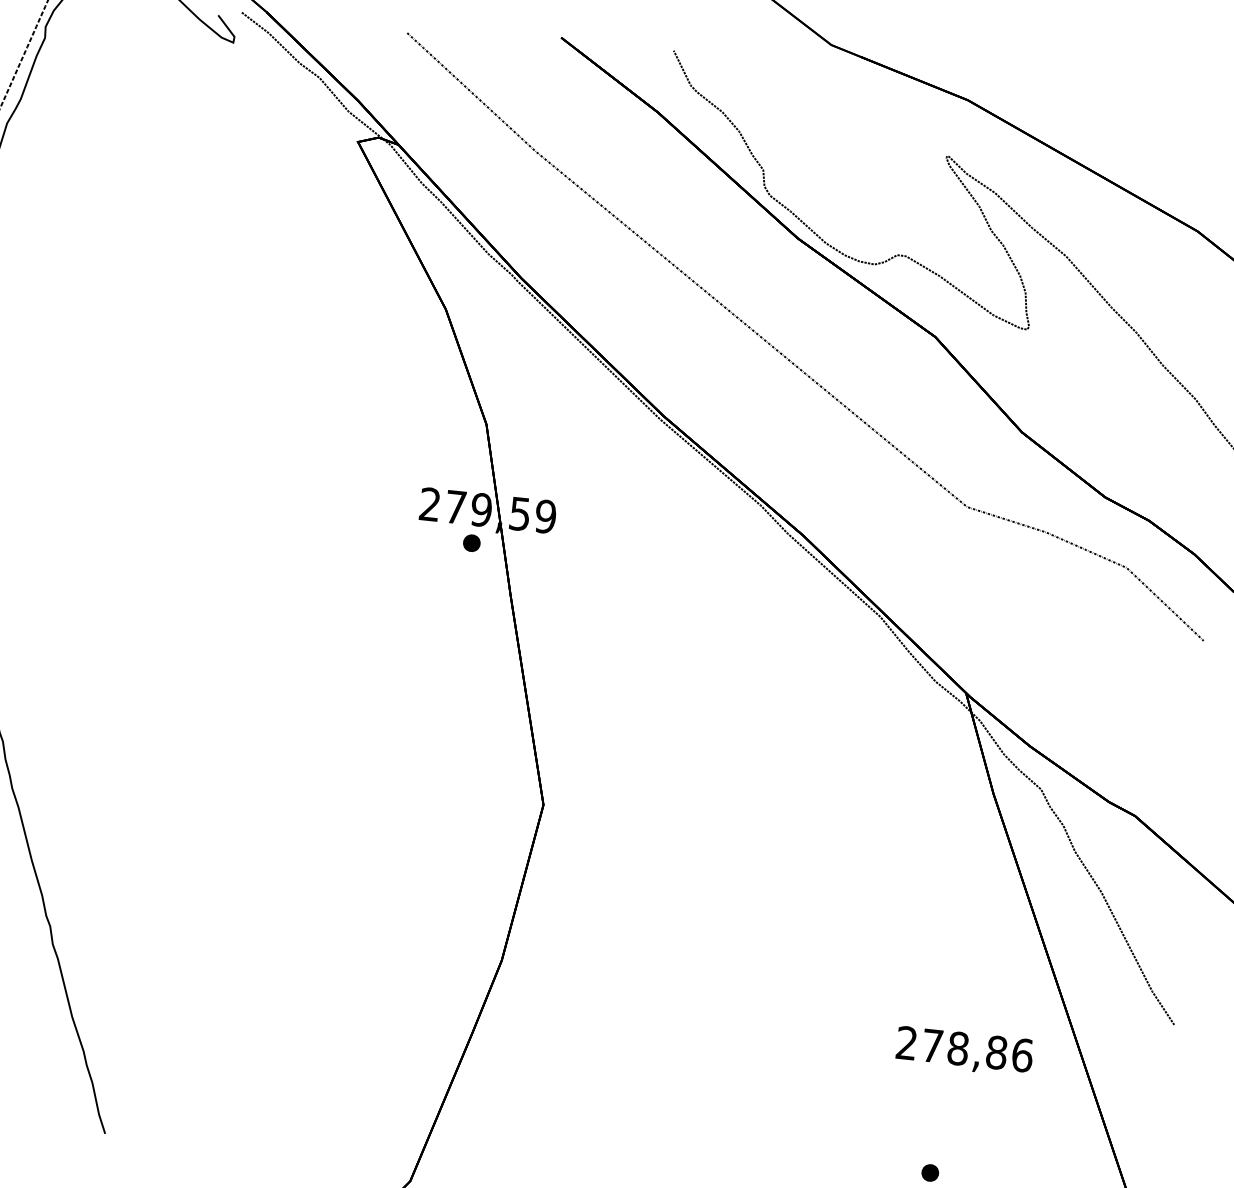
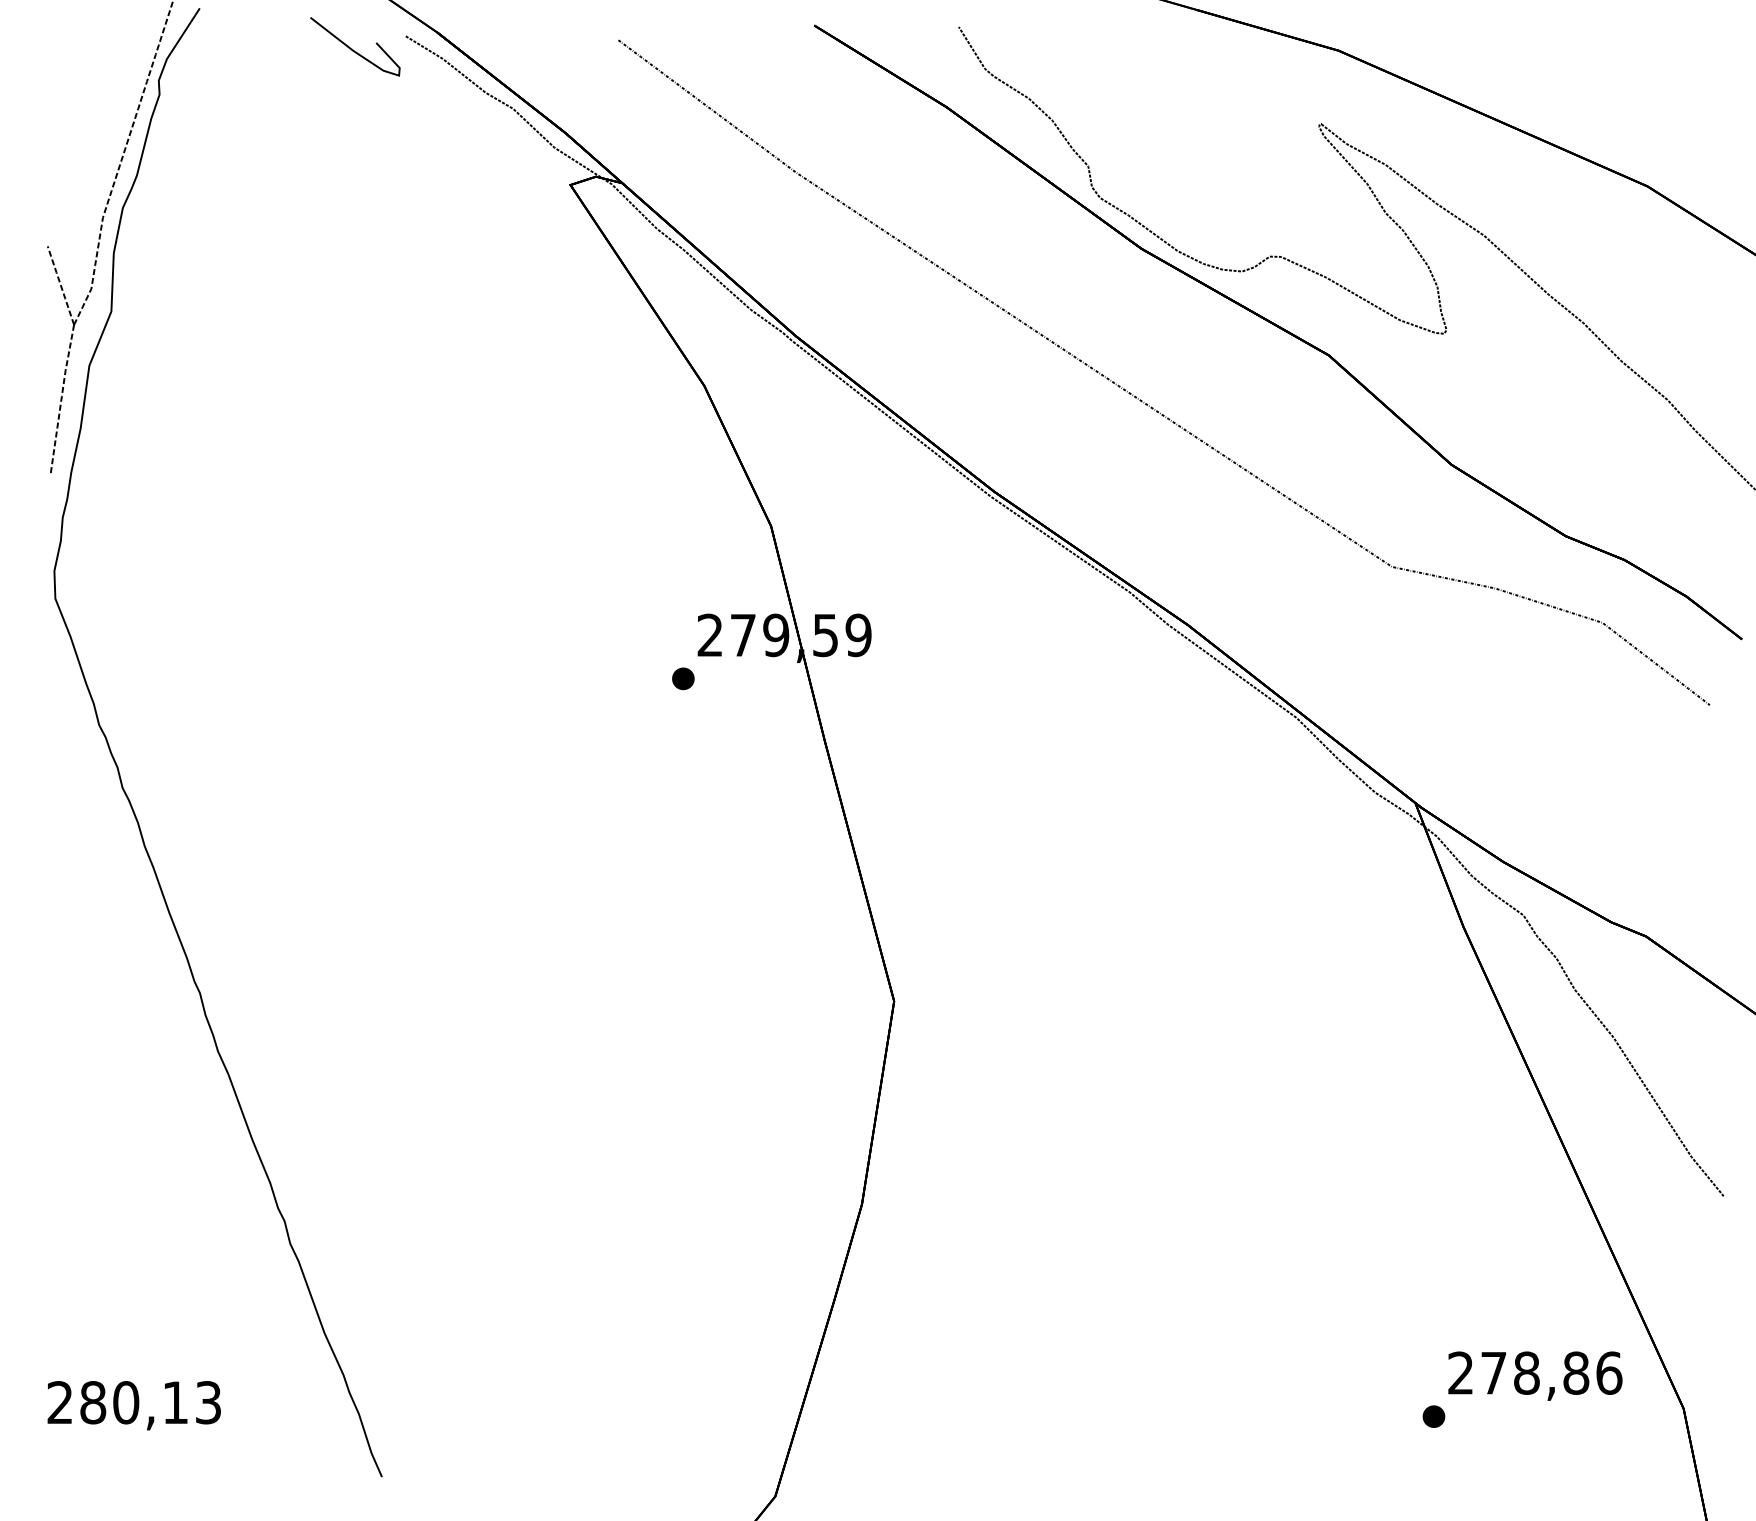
part: (471, 542) -> (683, 678), moved
text: (964, 1051) -> (1535, 1375), moved

